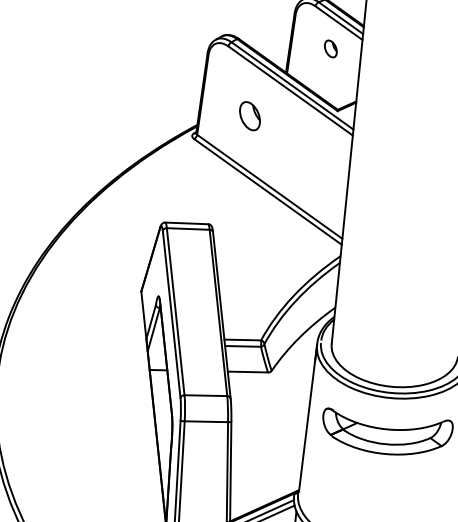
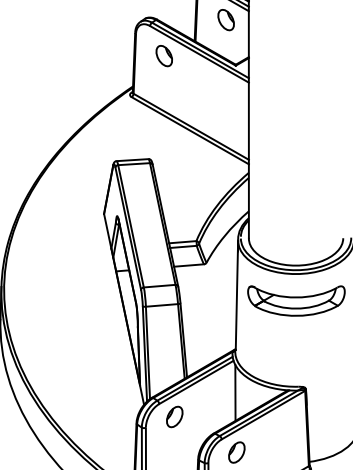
part: (330, 49) -> (225, 20), size x1.67
part: (248, 116) -> (163, 56), moved

